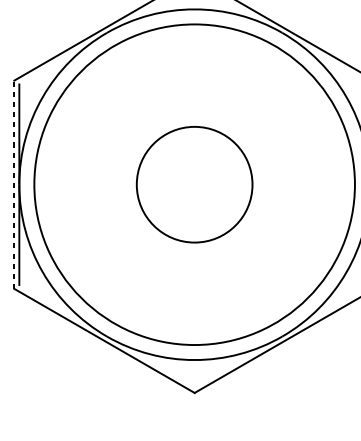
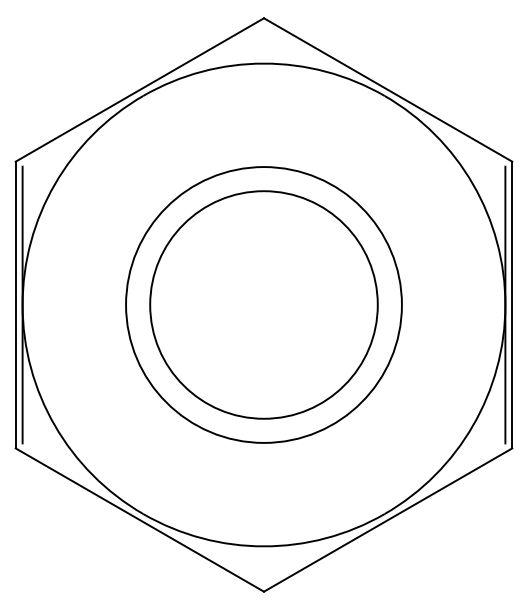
line: (14, 184) -> (15, 304), dashed -> solid
circle: (194, 184) -> (263, 304), size x0.62
circle: (194, 184) -> (263, 304), size x1.43

